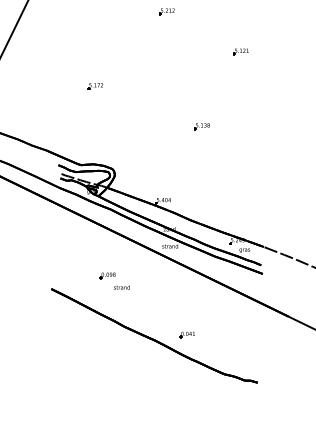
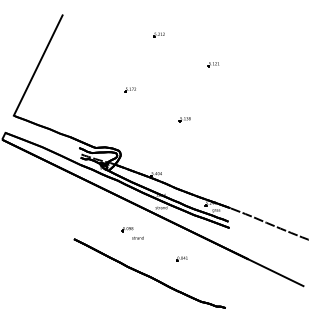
part: (94, 85) -> (129, 89), moved
part: (114, 281) -> (132, 233), moved
part: (186, 334) -> (181, 258), moved

